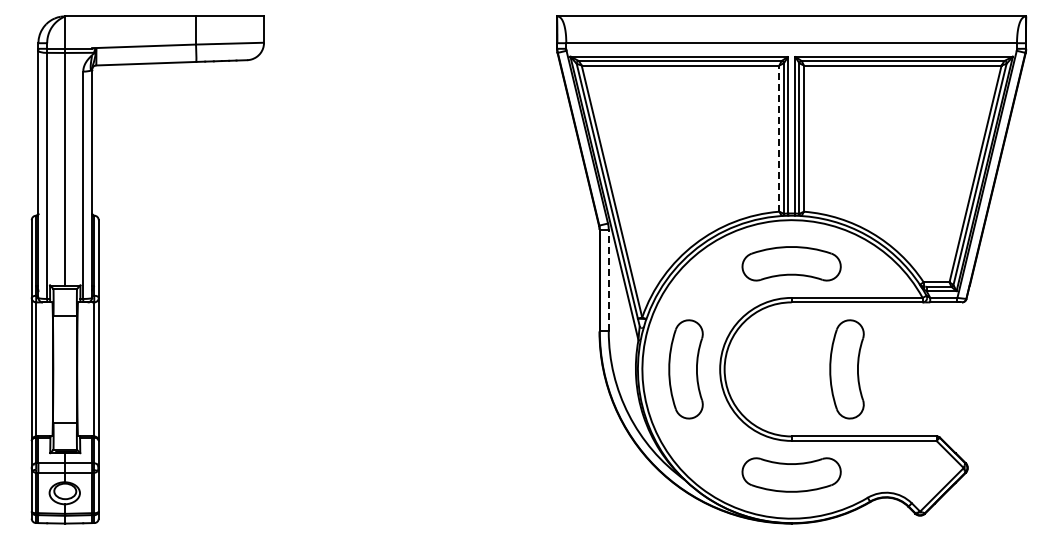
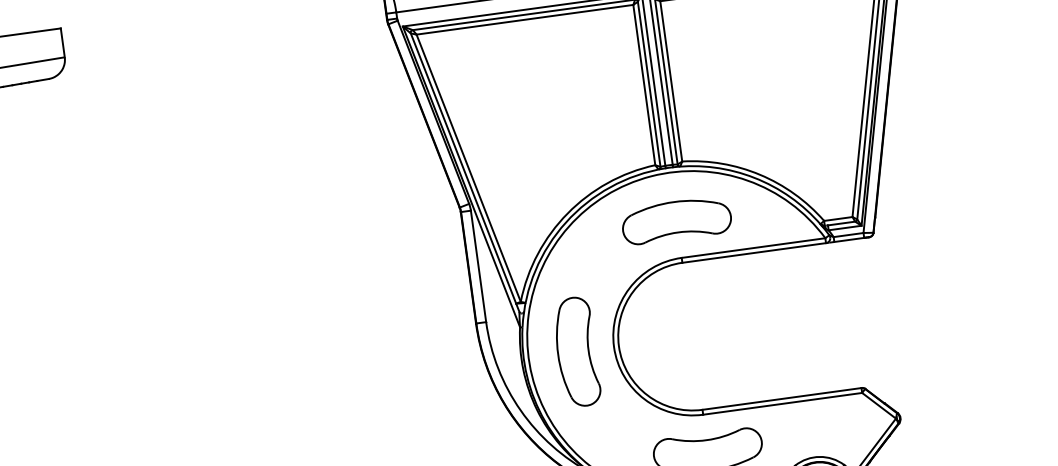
line: (779, 138) -> (644, 84), dashed -> solid
line: (608, 280) -> (478, 266), dashed -> solid
part: (846, 369) -> (752, 328), removed

